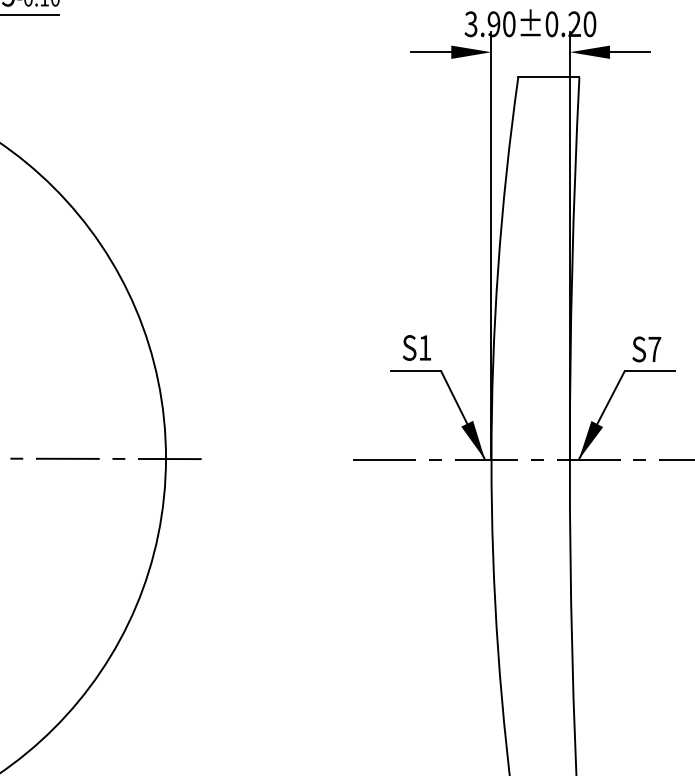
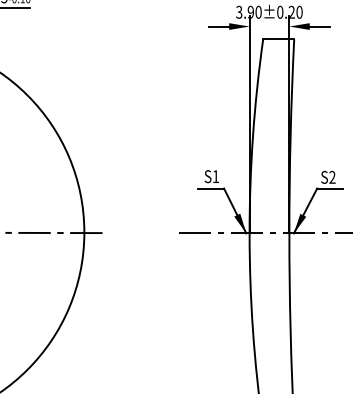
text: (654, 347) -> (332, 176), S7 -> S2

